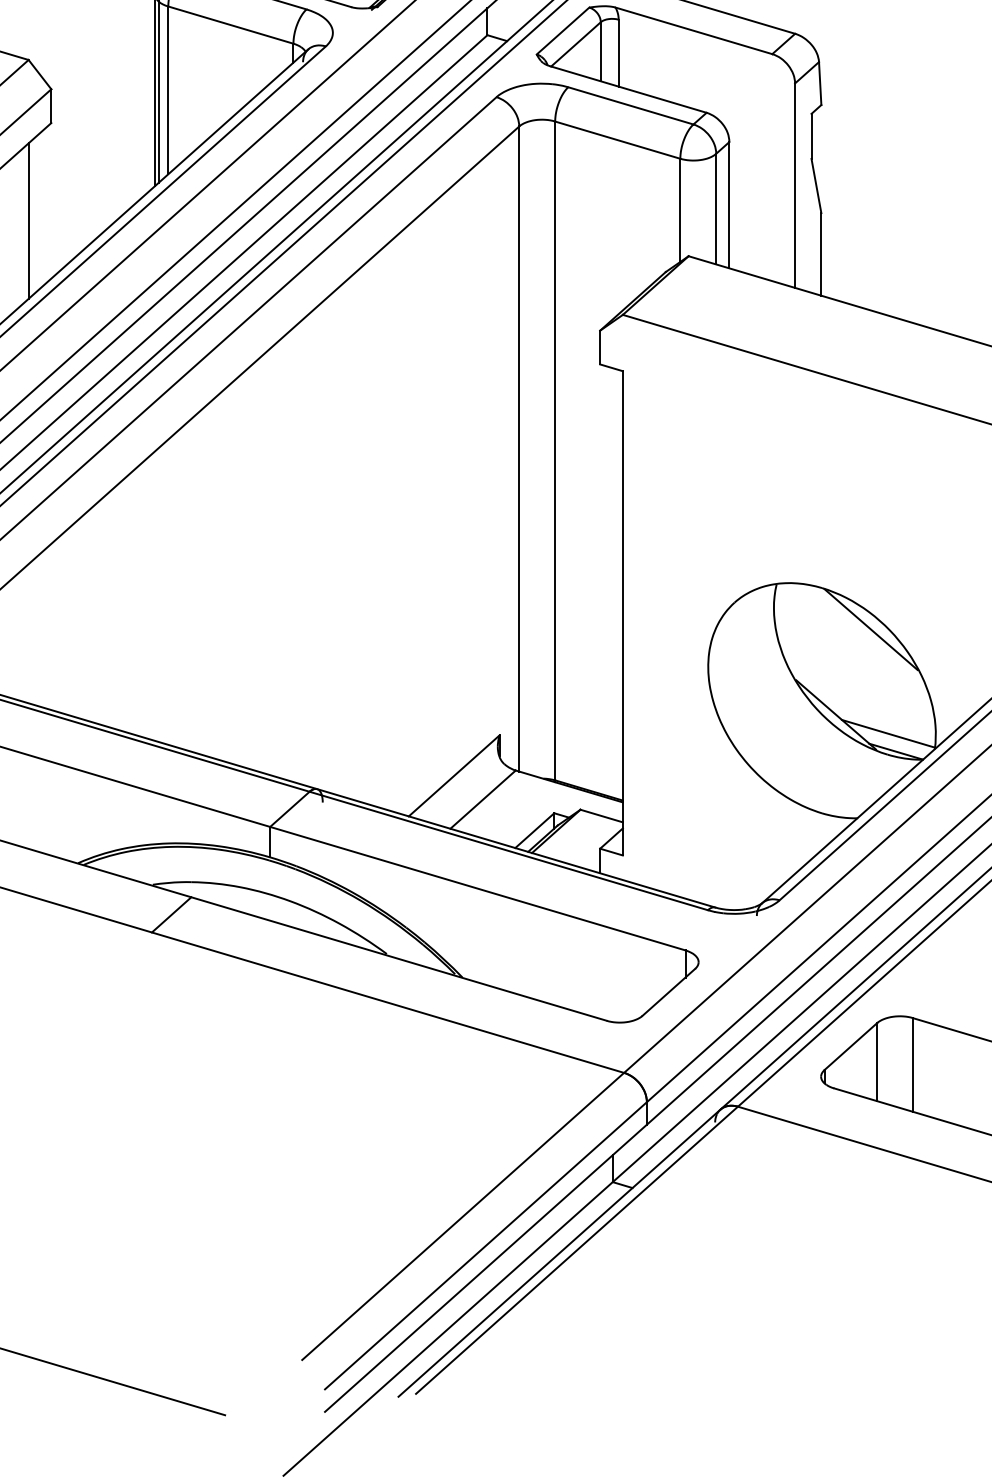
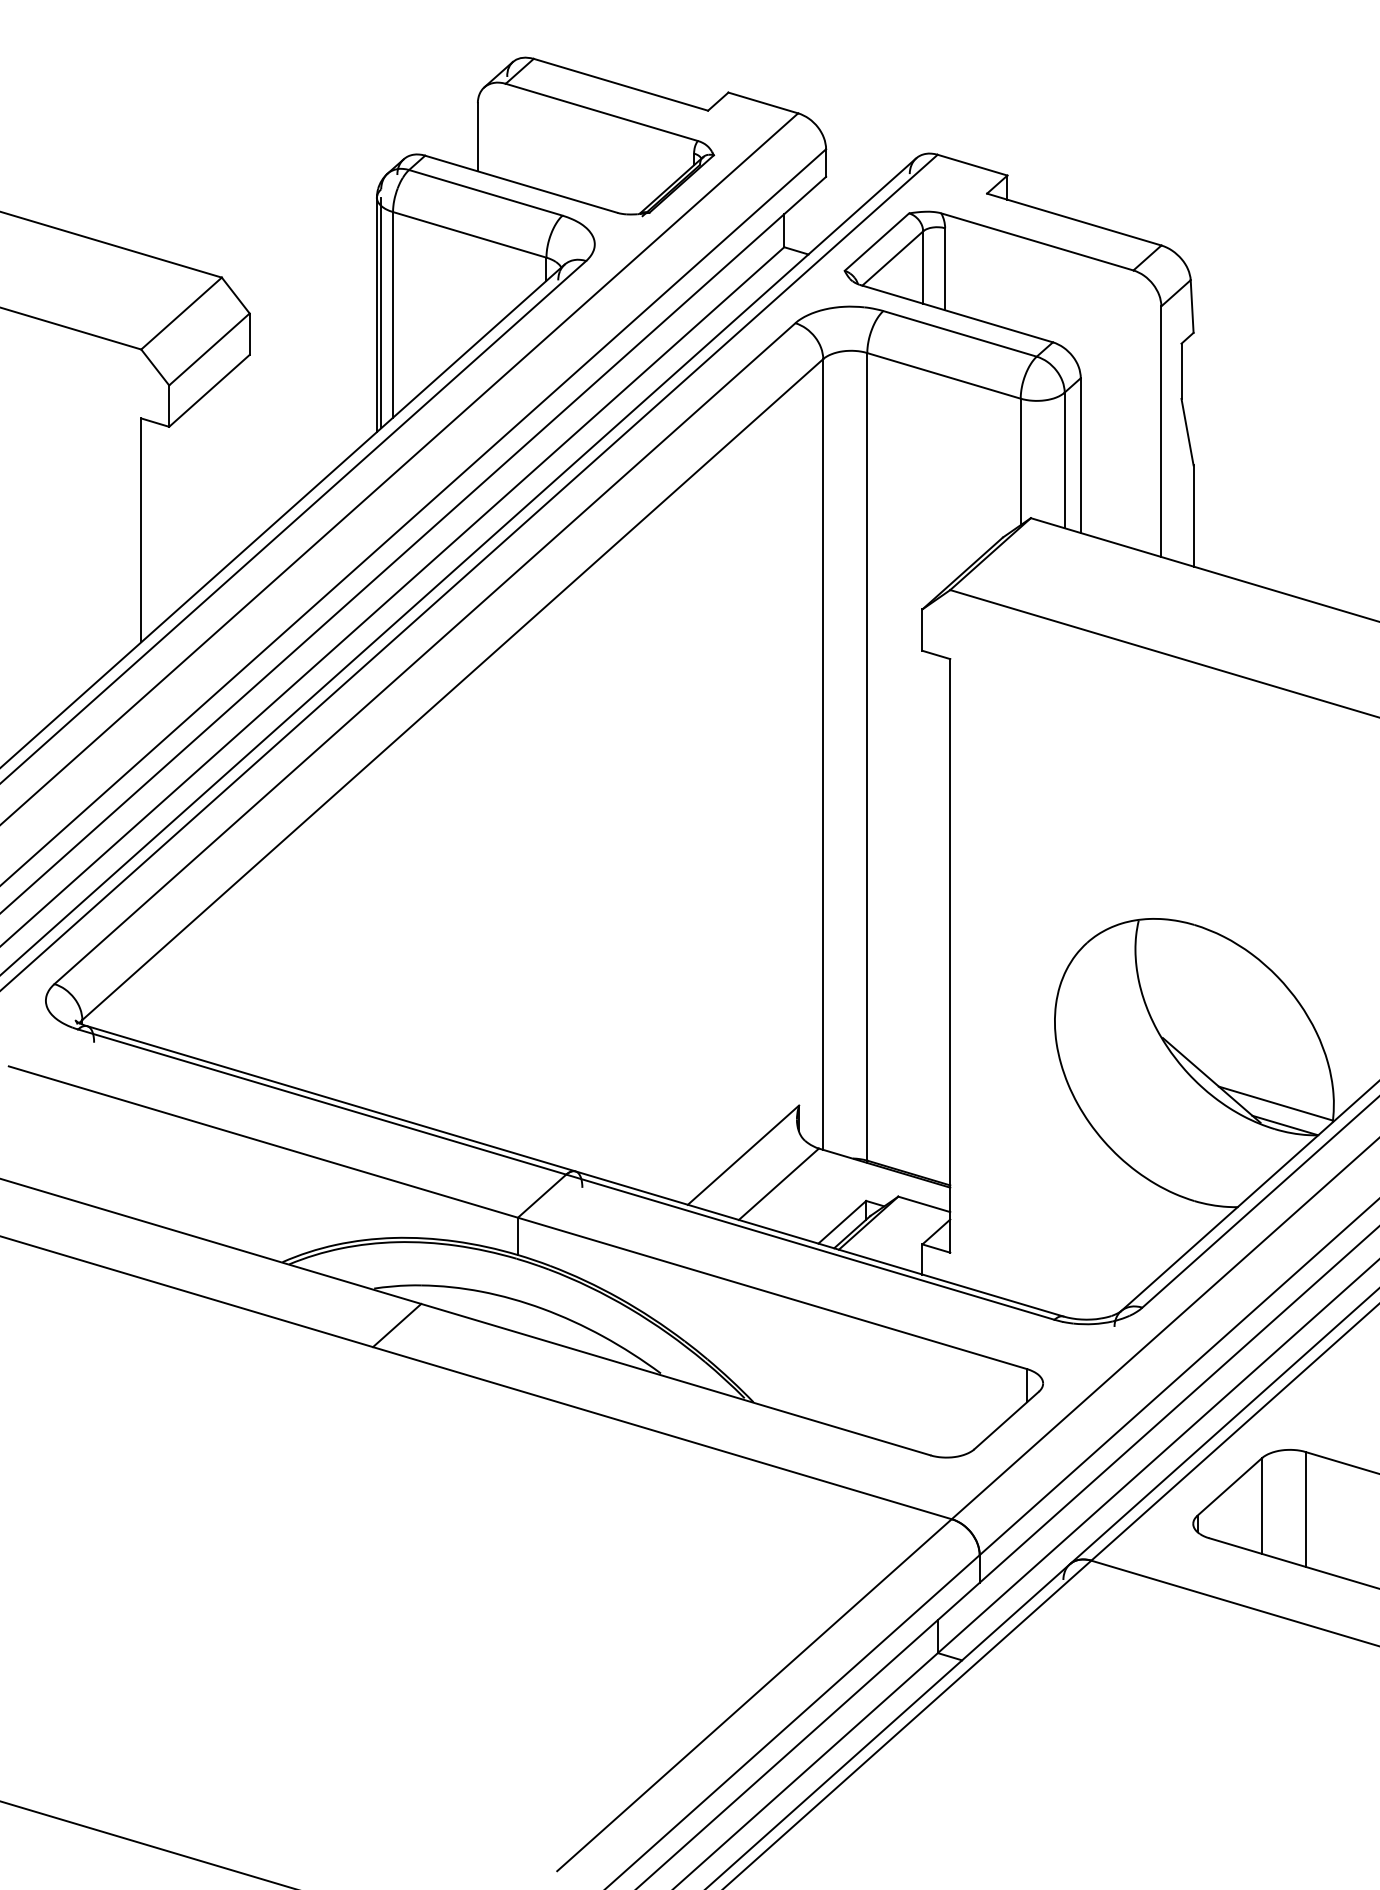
line: (28, 220) -> (221, 474), removed
line: (871, 629) -> (1254, 975), removed

